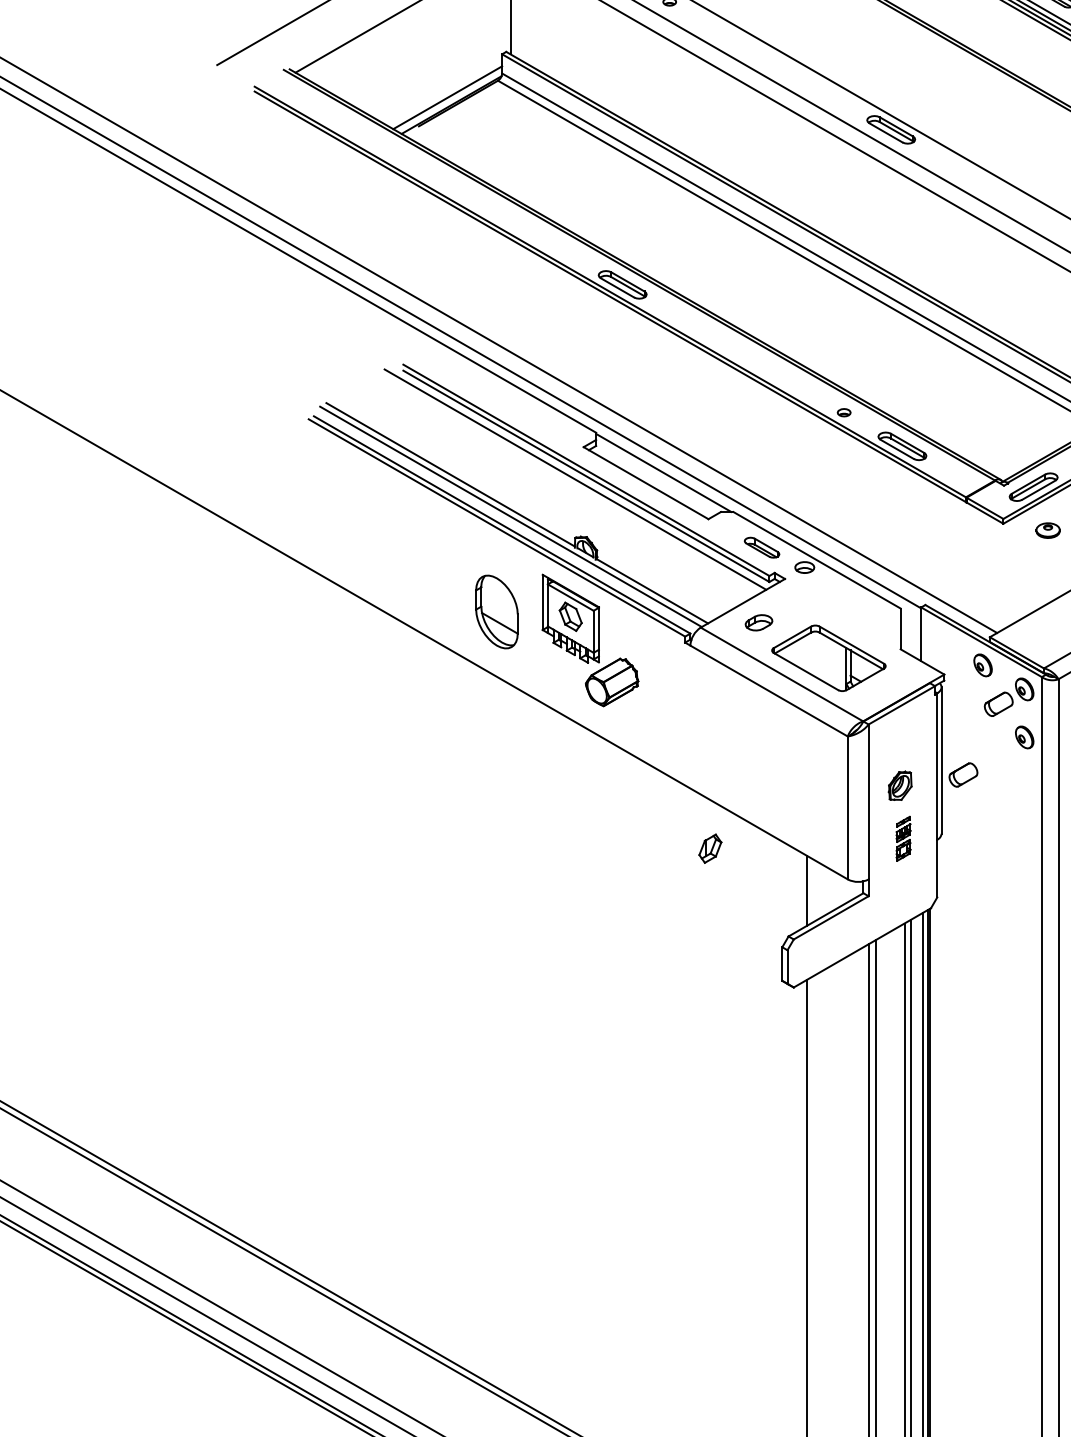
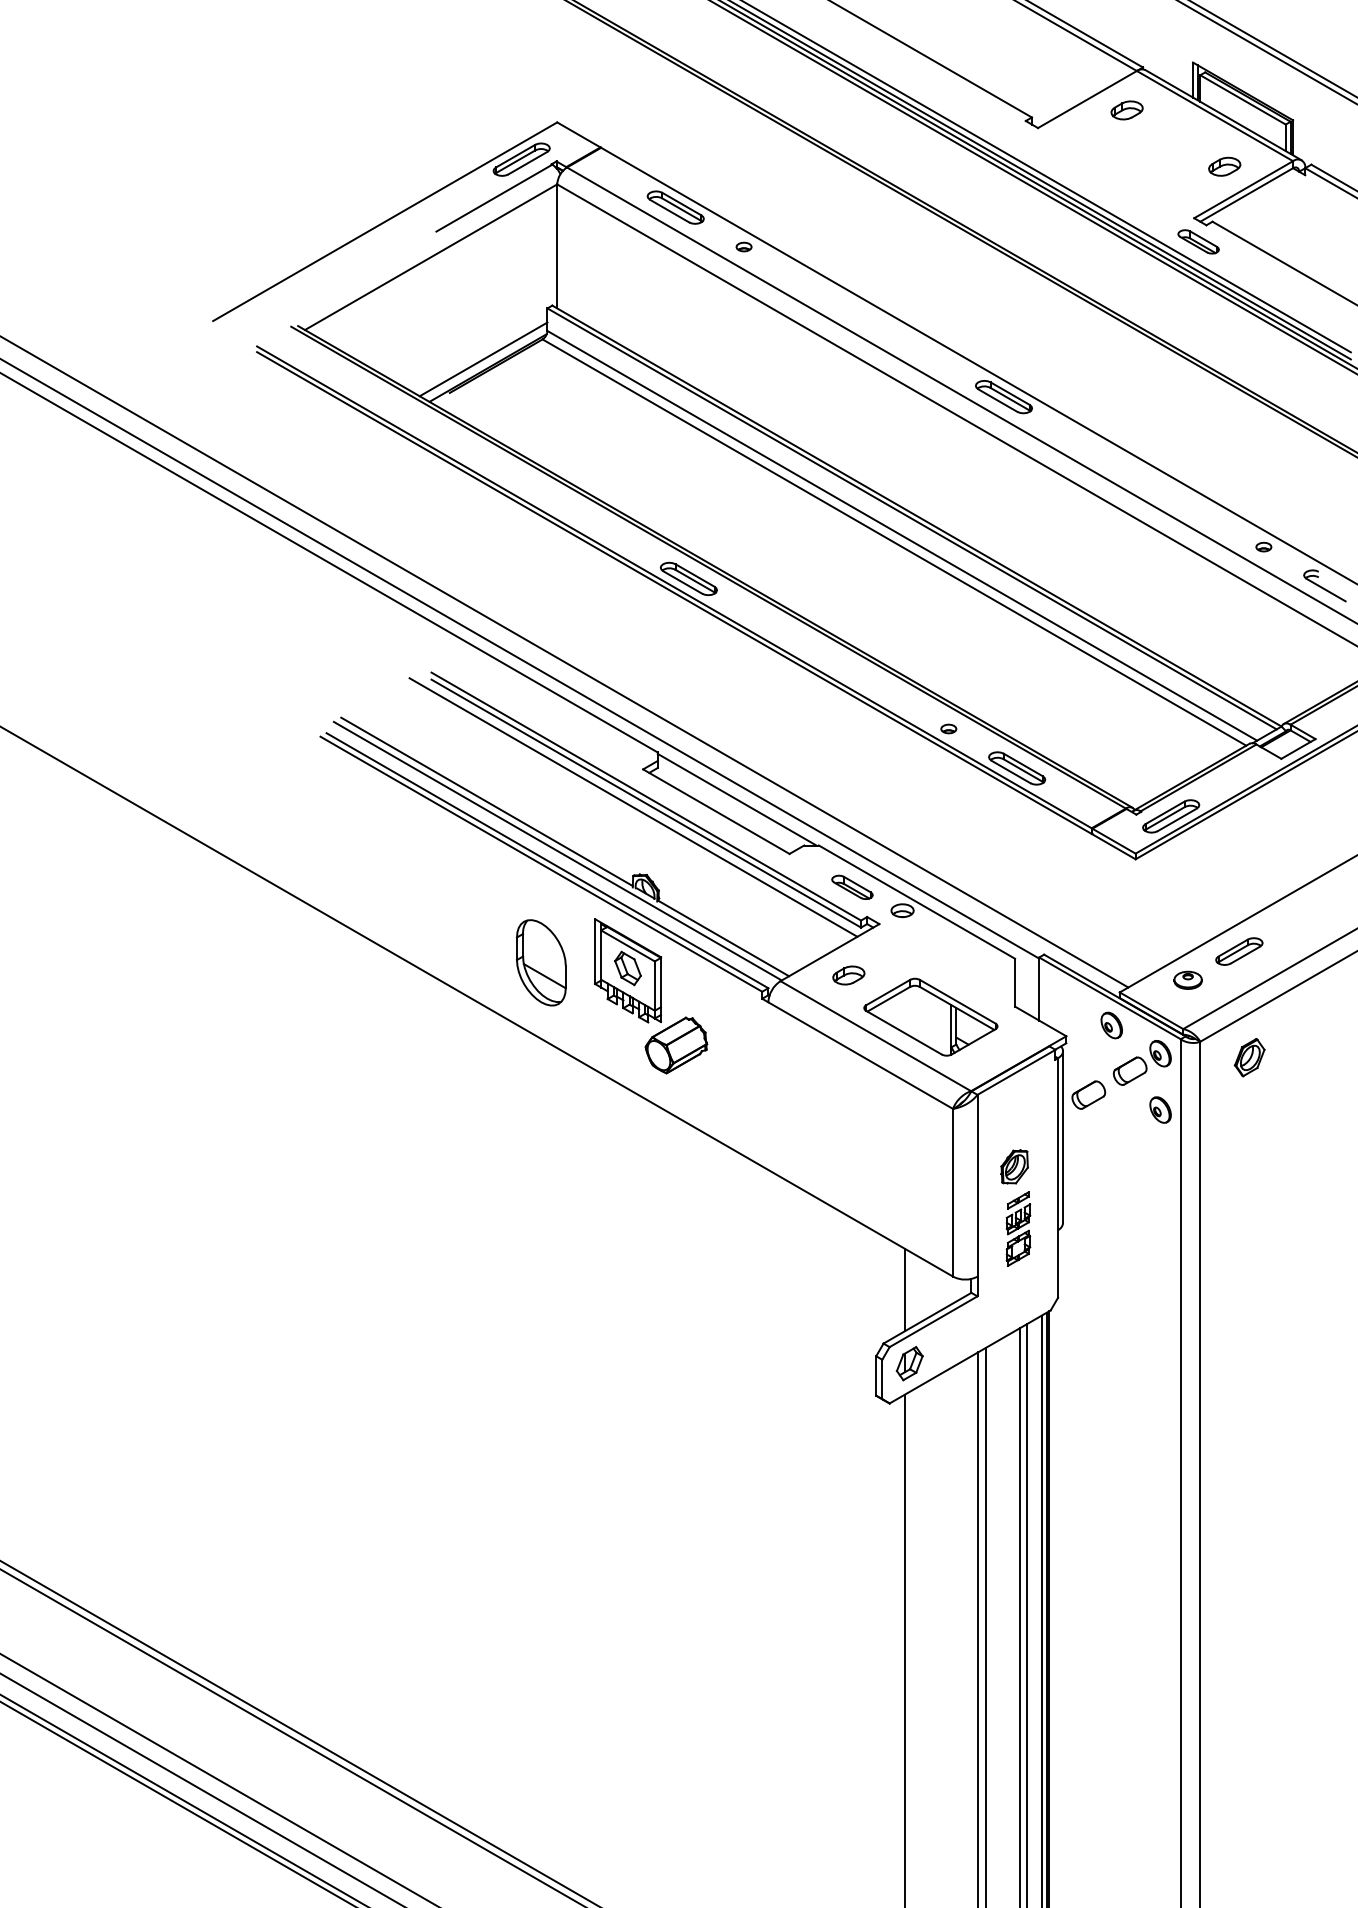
part: (1047, 529) -> (1187, 979), moved
part: (963, 774) -> (1088, 1094), moved
part: (903, 838) -> (1018, 1228), size x1.43
part: (710, 848) -> (909, 1363), moved

